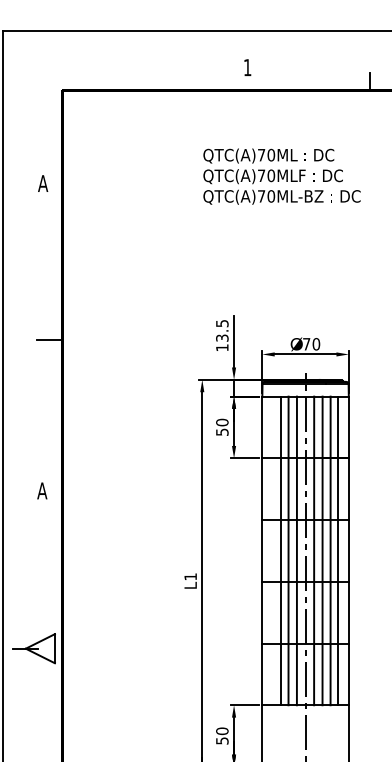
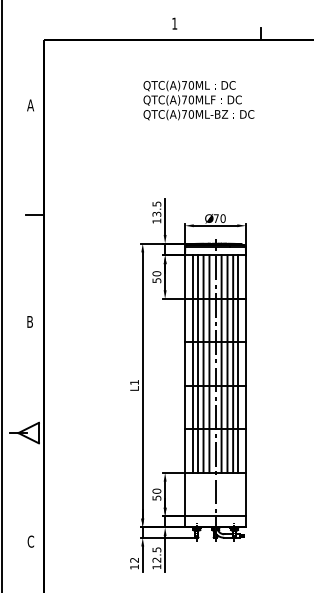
text: (41, 490) -> (29, 321), A -> B
line: (272, 549) -> (192, 363), added

